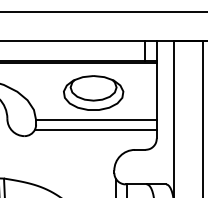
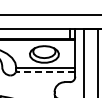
line: (95, 130) -> (45, 72), solid -> dashed

